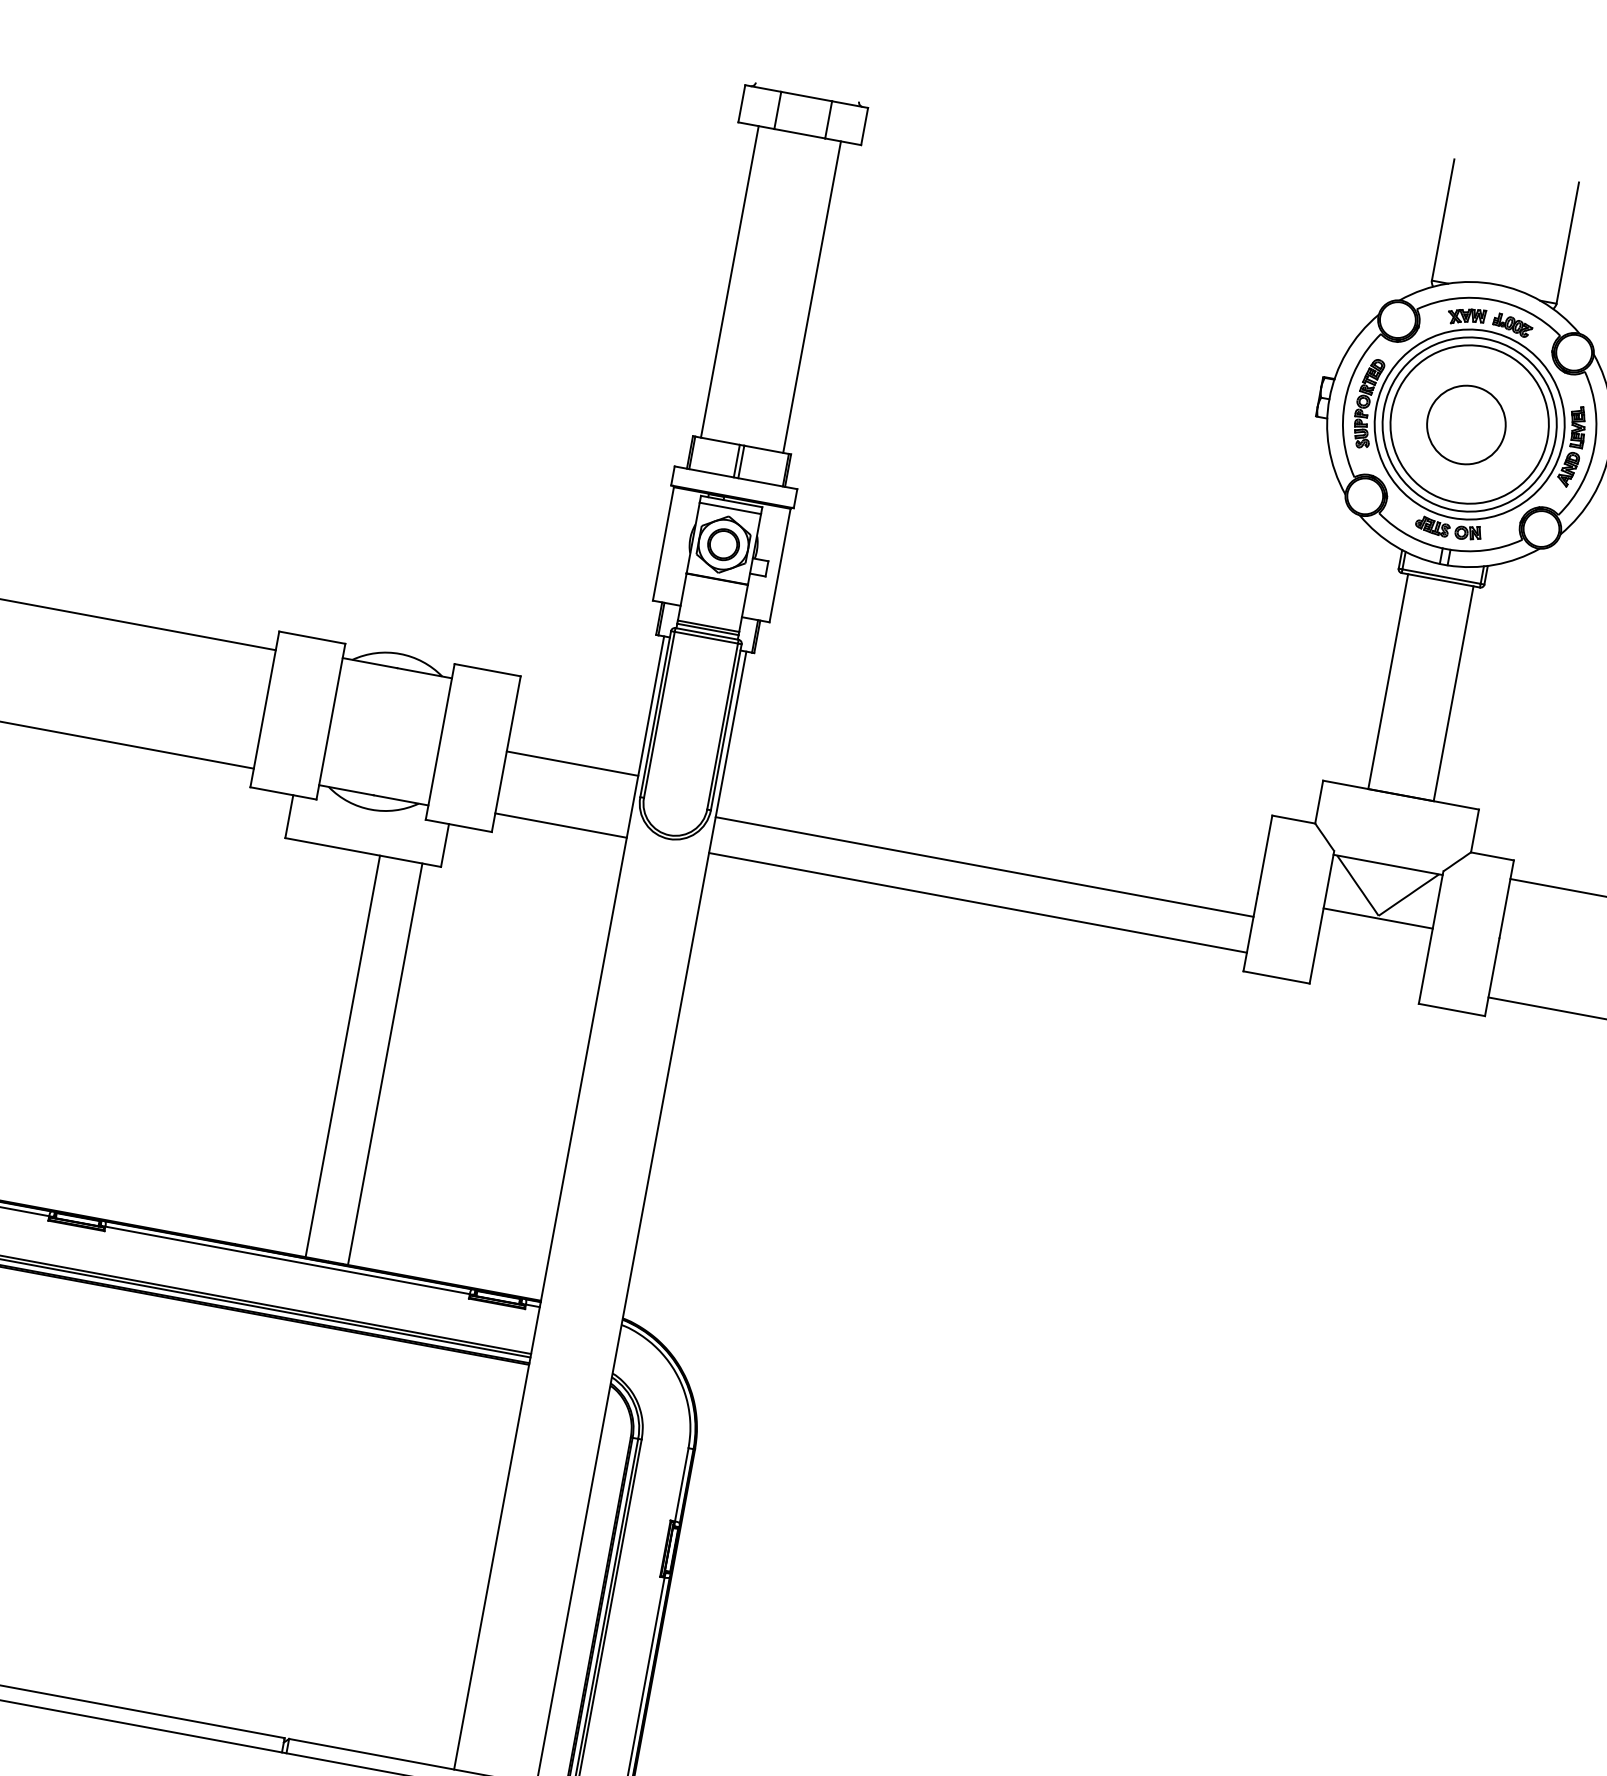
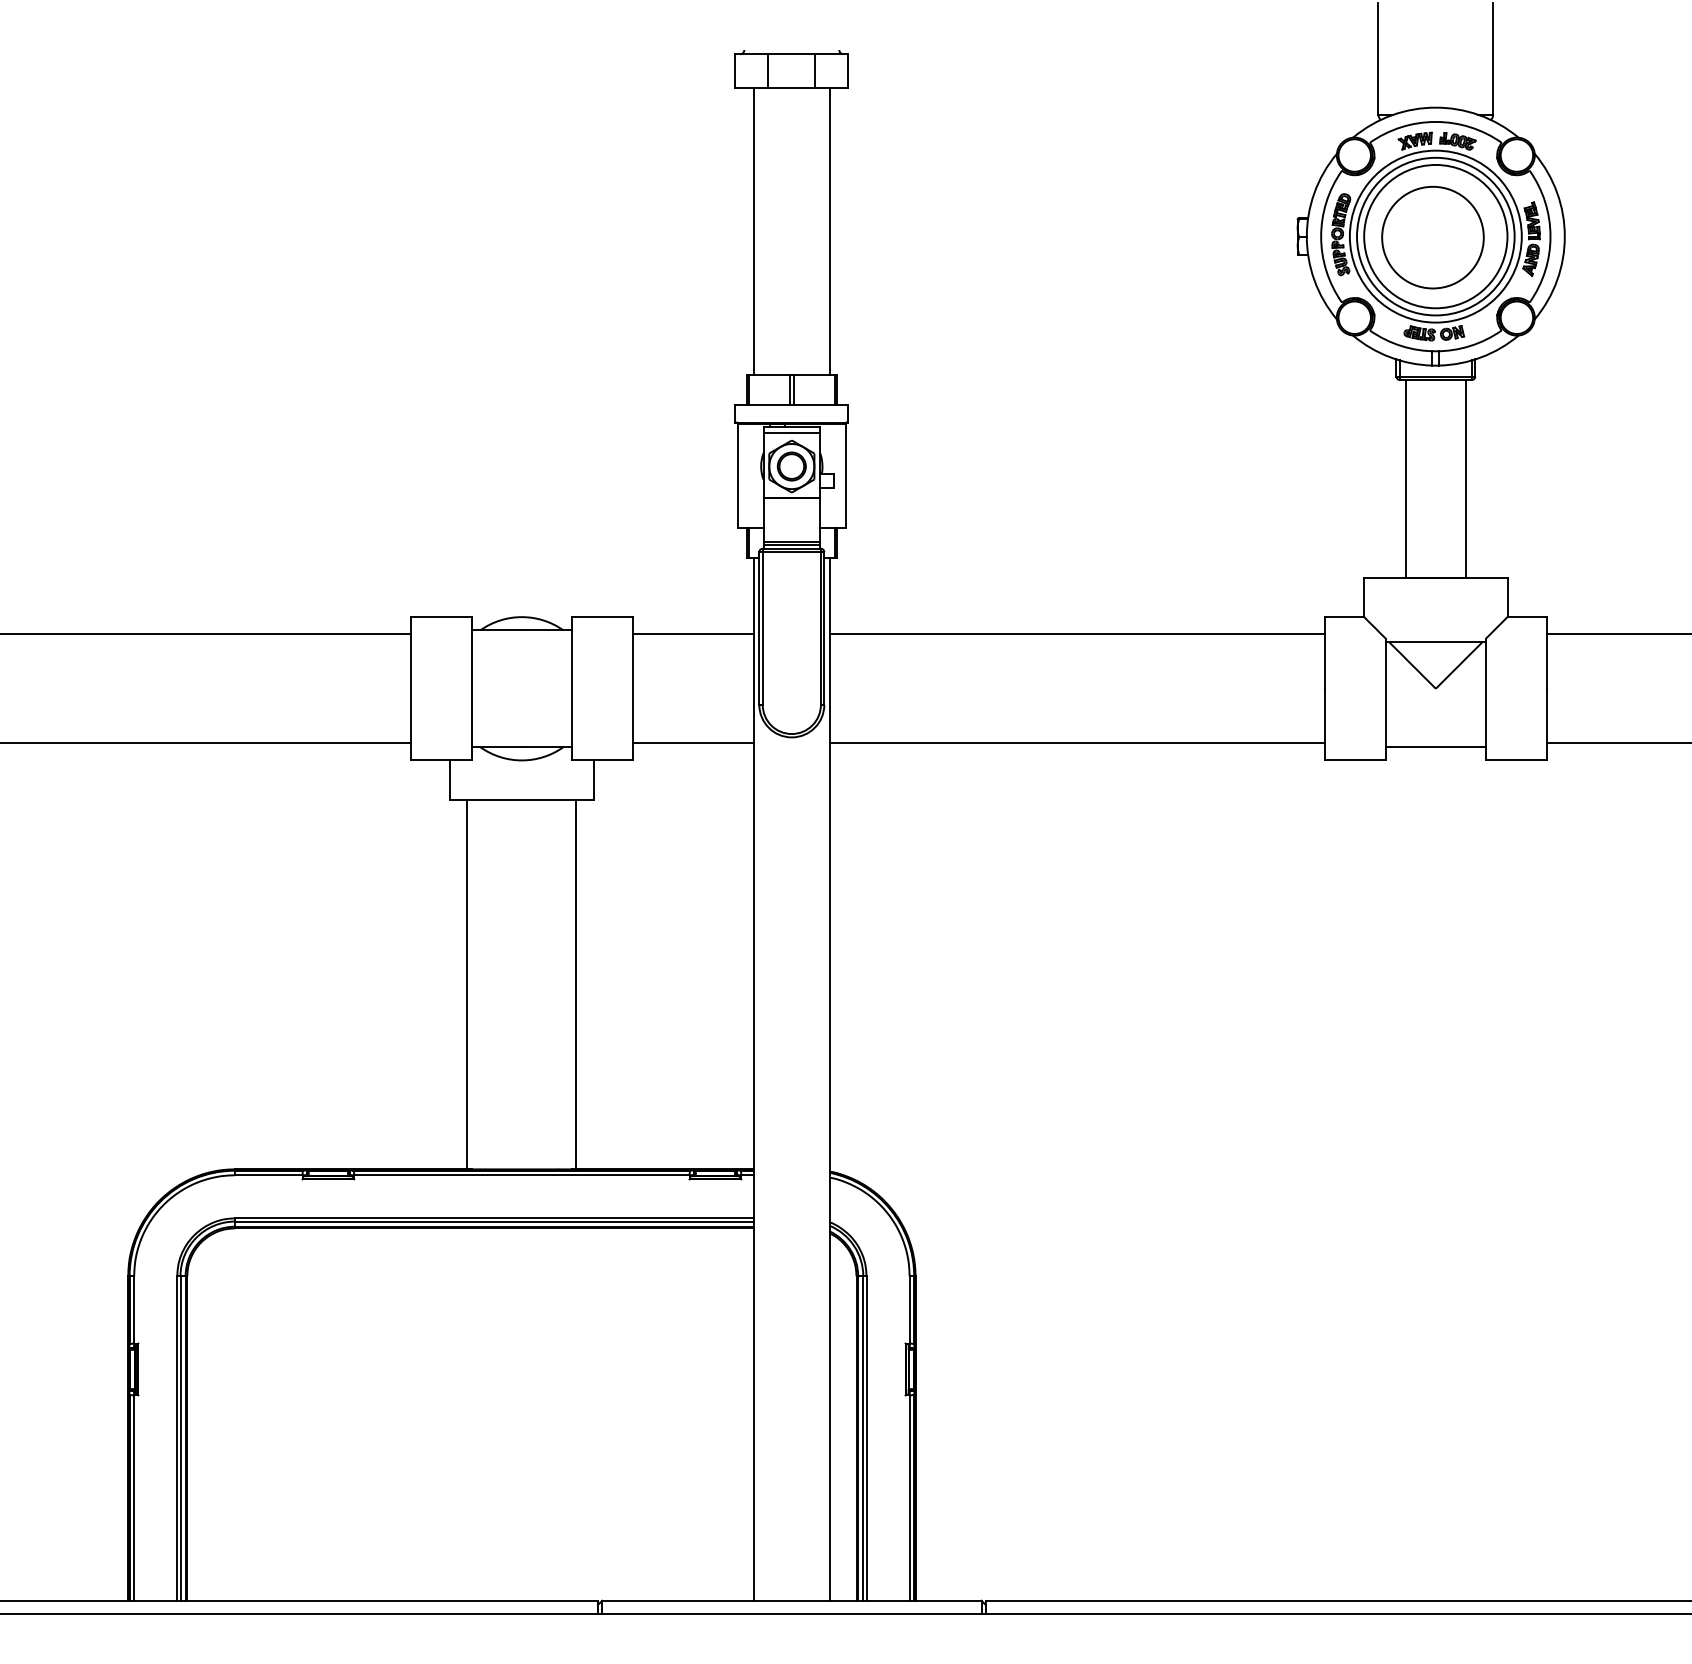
circle: (1465, 424) -> (1432, 237), size x1.43
line: (572, 763) -> (693, 634), moved
line: (983, 867) -> (1076, 634), moved
line: (1377, 918) -> (1435, 747), moved
line: (342, 1056) -> (467, 984), moved

